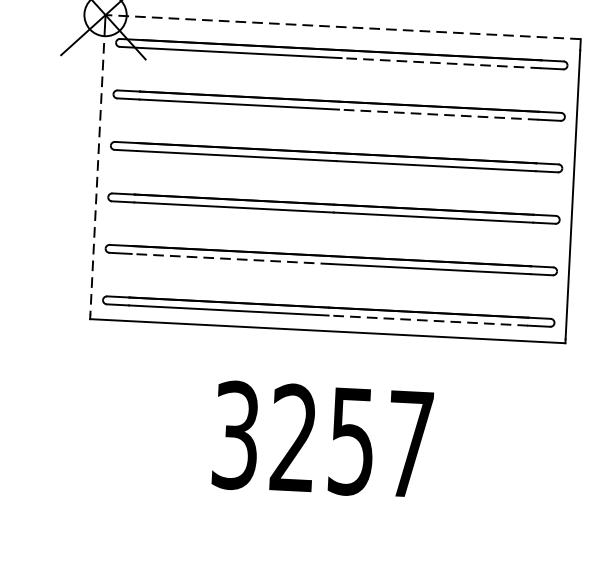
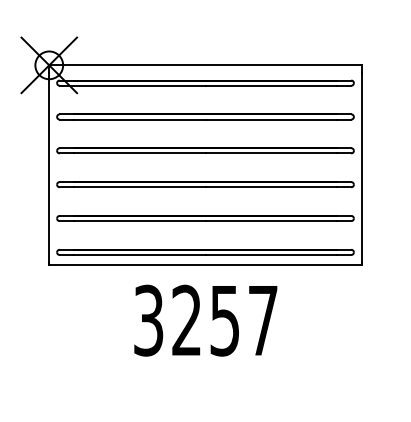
line: (343, 27) -> (205, 65), dashed -> solid
line: (442, 62) -> (271, 85), dashed -> solid
line: (439, 114) -> (271, 119), dashed -> solid
line: (97, 171) -> (49, 168), dashed -> solid
line: (230, 259) -> (139, 221), dashed -> solid
line: (428, 319) -> (271, 254), dashed -> solid
text: (322, 439) -> (205, 320), moved

